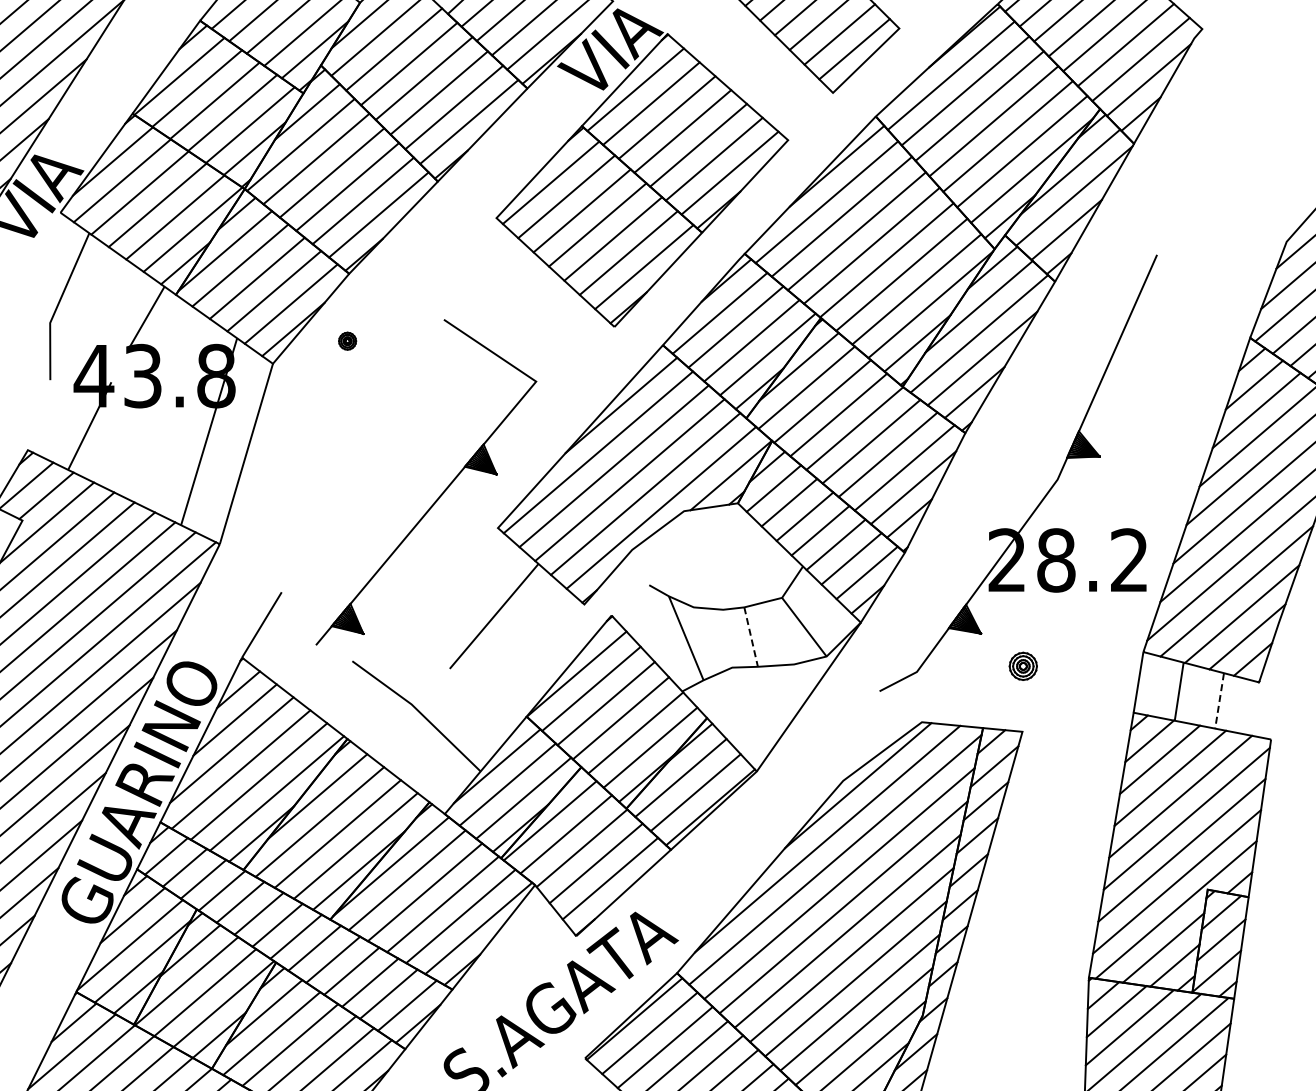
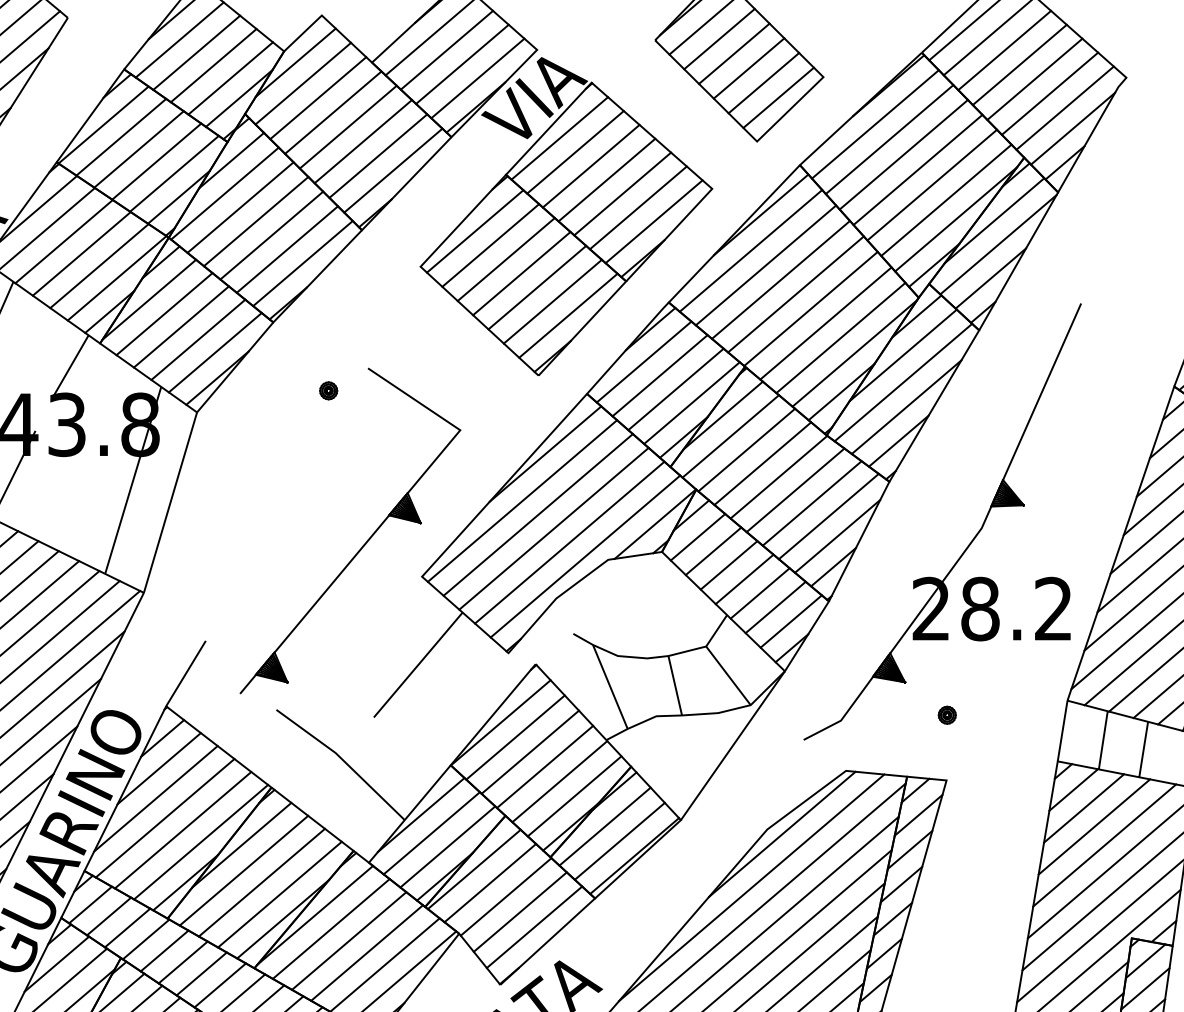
part: (347, 340) -> (328, 390), moved
line: (751, 637) -> (675, 686), dashed -> solid
part: (1022, 666) -> (946, 715), size x0.62
line: (1219, 701) -> (1143, 750), dashed -> solid

